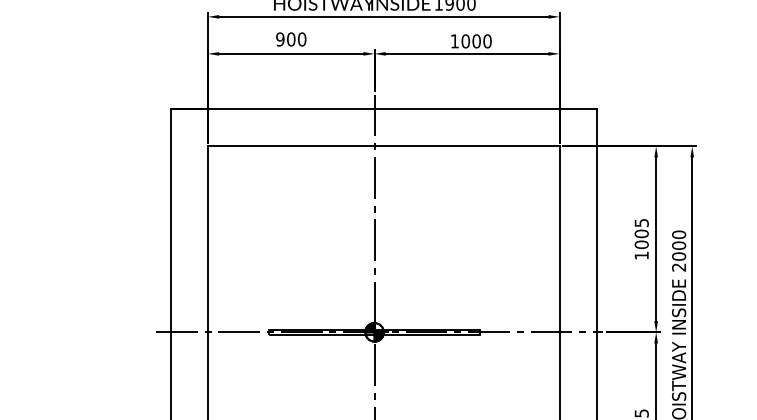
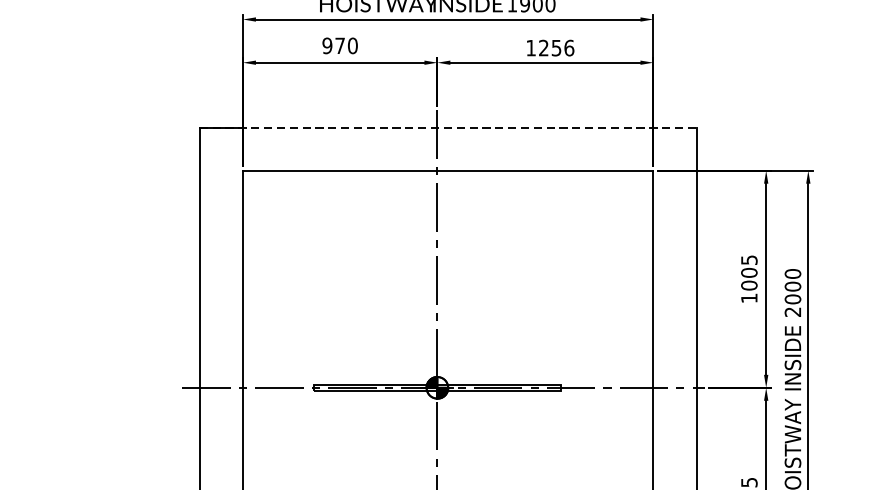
text: (291, 39) -> (340, 45), 900 -> 970
text: (476, 41) -> (556, 48), 1000 -> 1256
line: (383, 109) -> (447, 127), solid -> dashed

